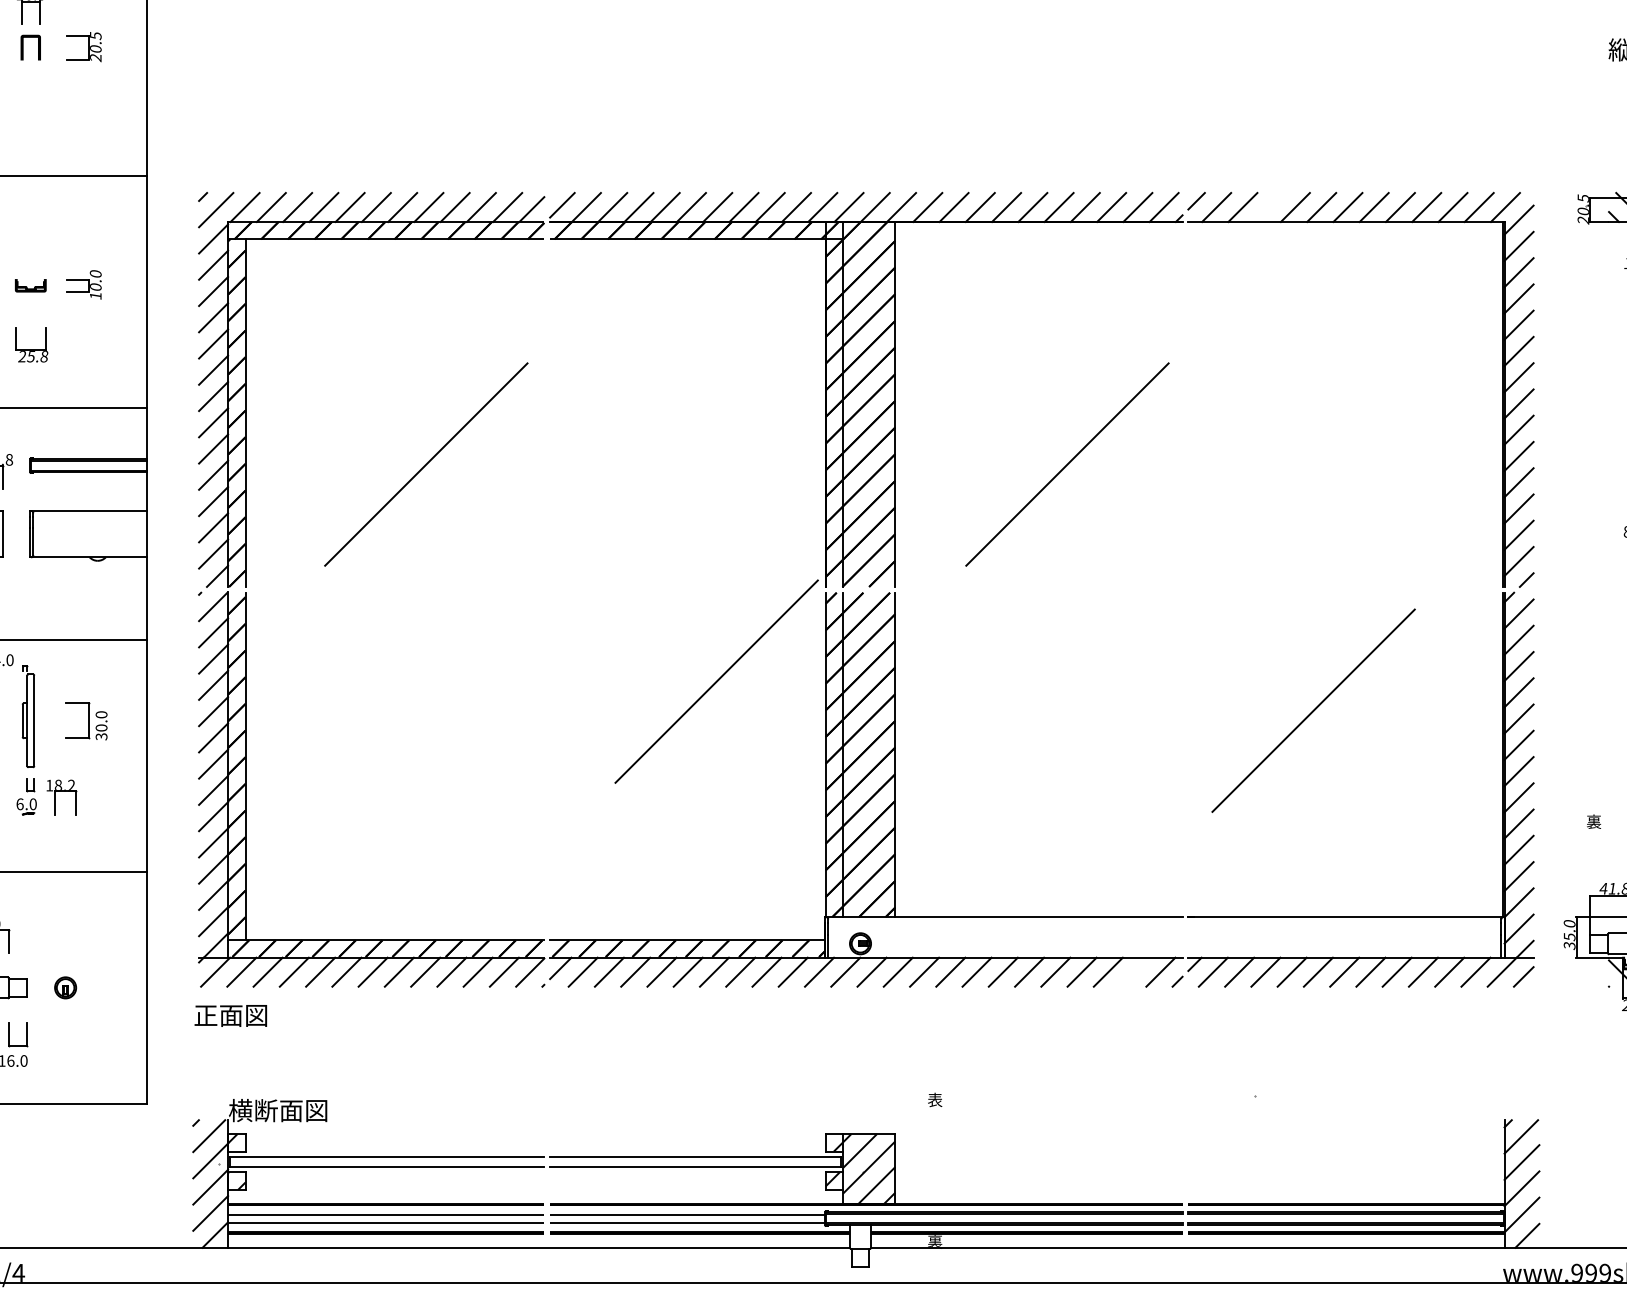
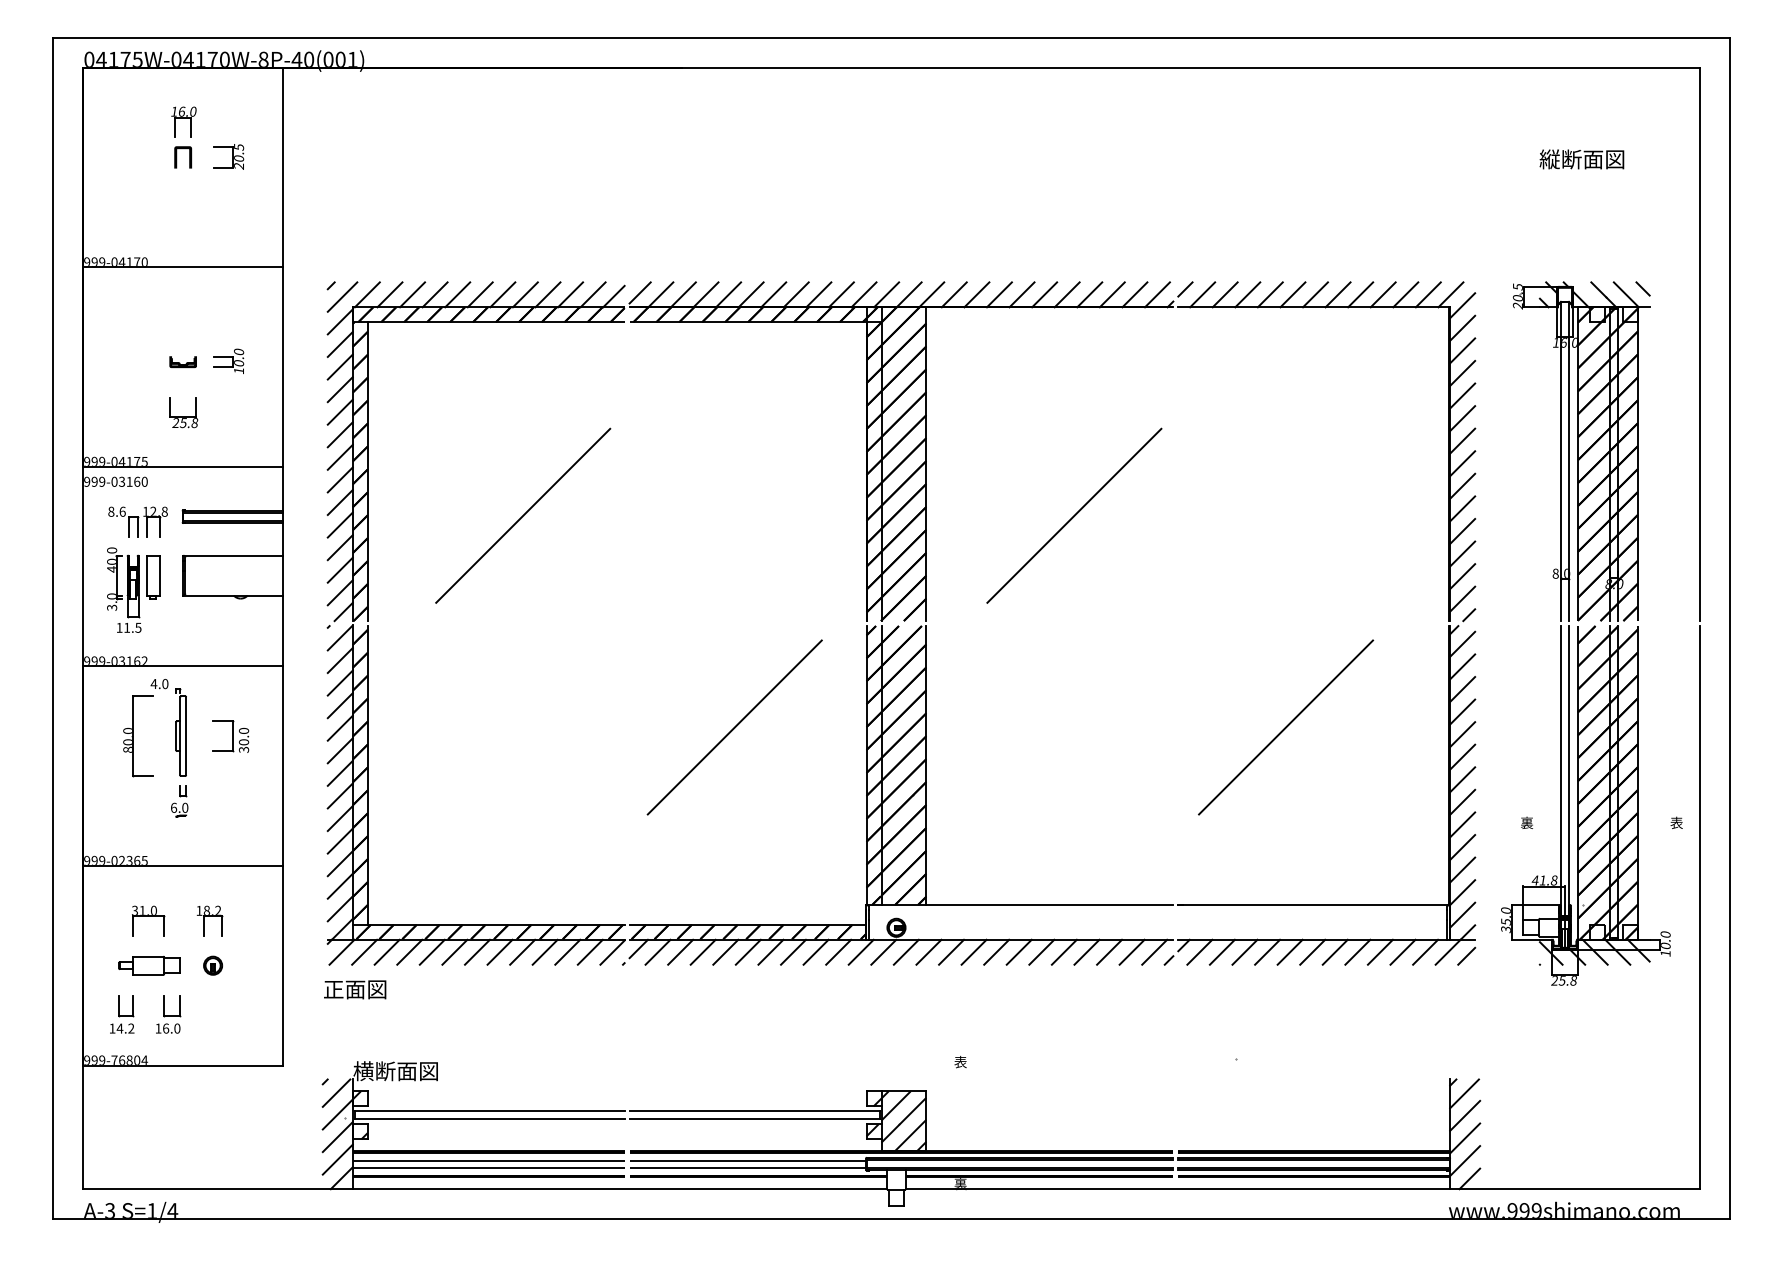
line: (1268, 207) -> (1247, 294), added
line: (716, 681) -> (734, 727), moved
part: (61, 796) -> (209, 920), moved
line: (1133, 971) -> (1131, 951), added

